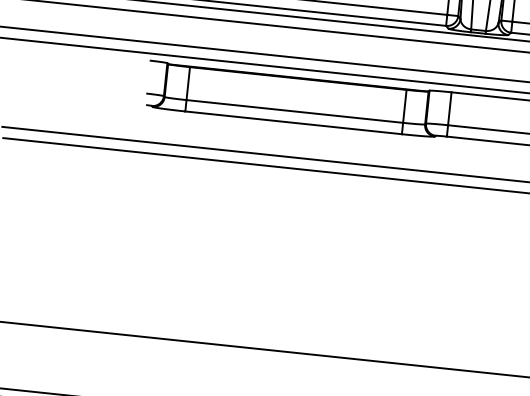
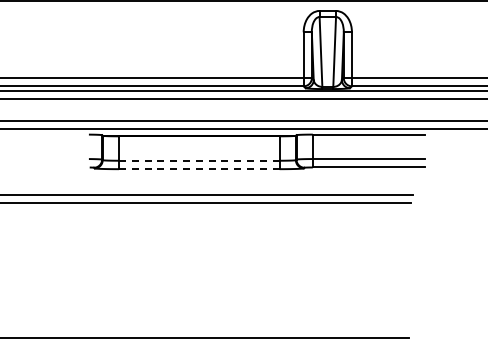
line: (293, 111) -> (198, 160), solid -> dashed
line: (293, 123) -> (199, 169), solid -> dashed

